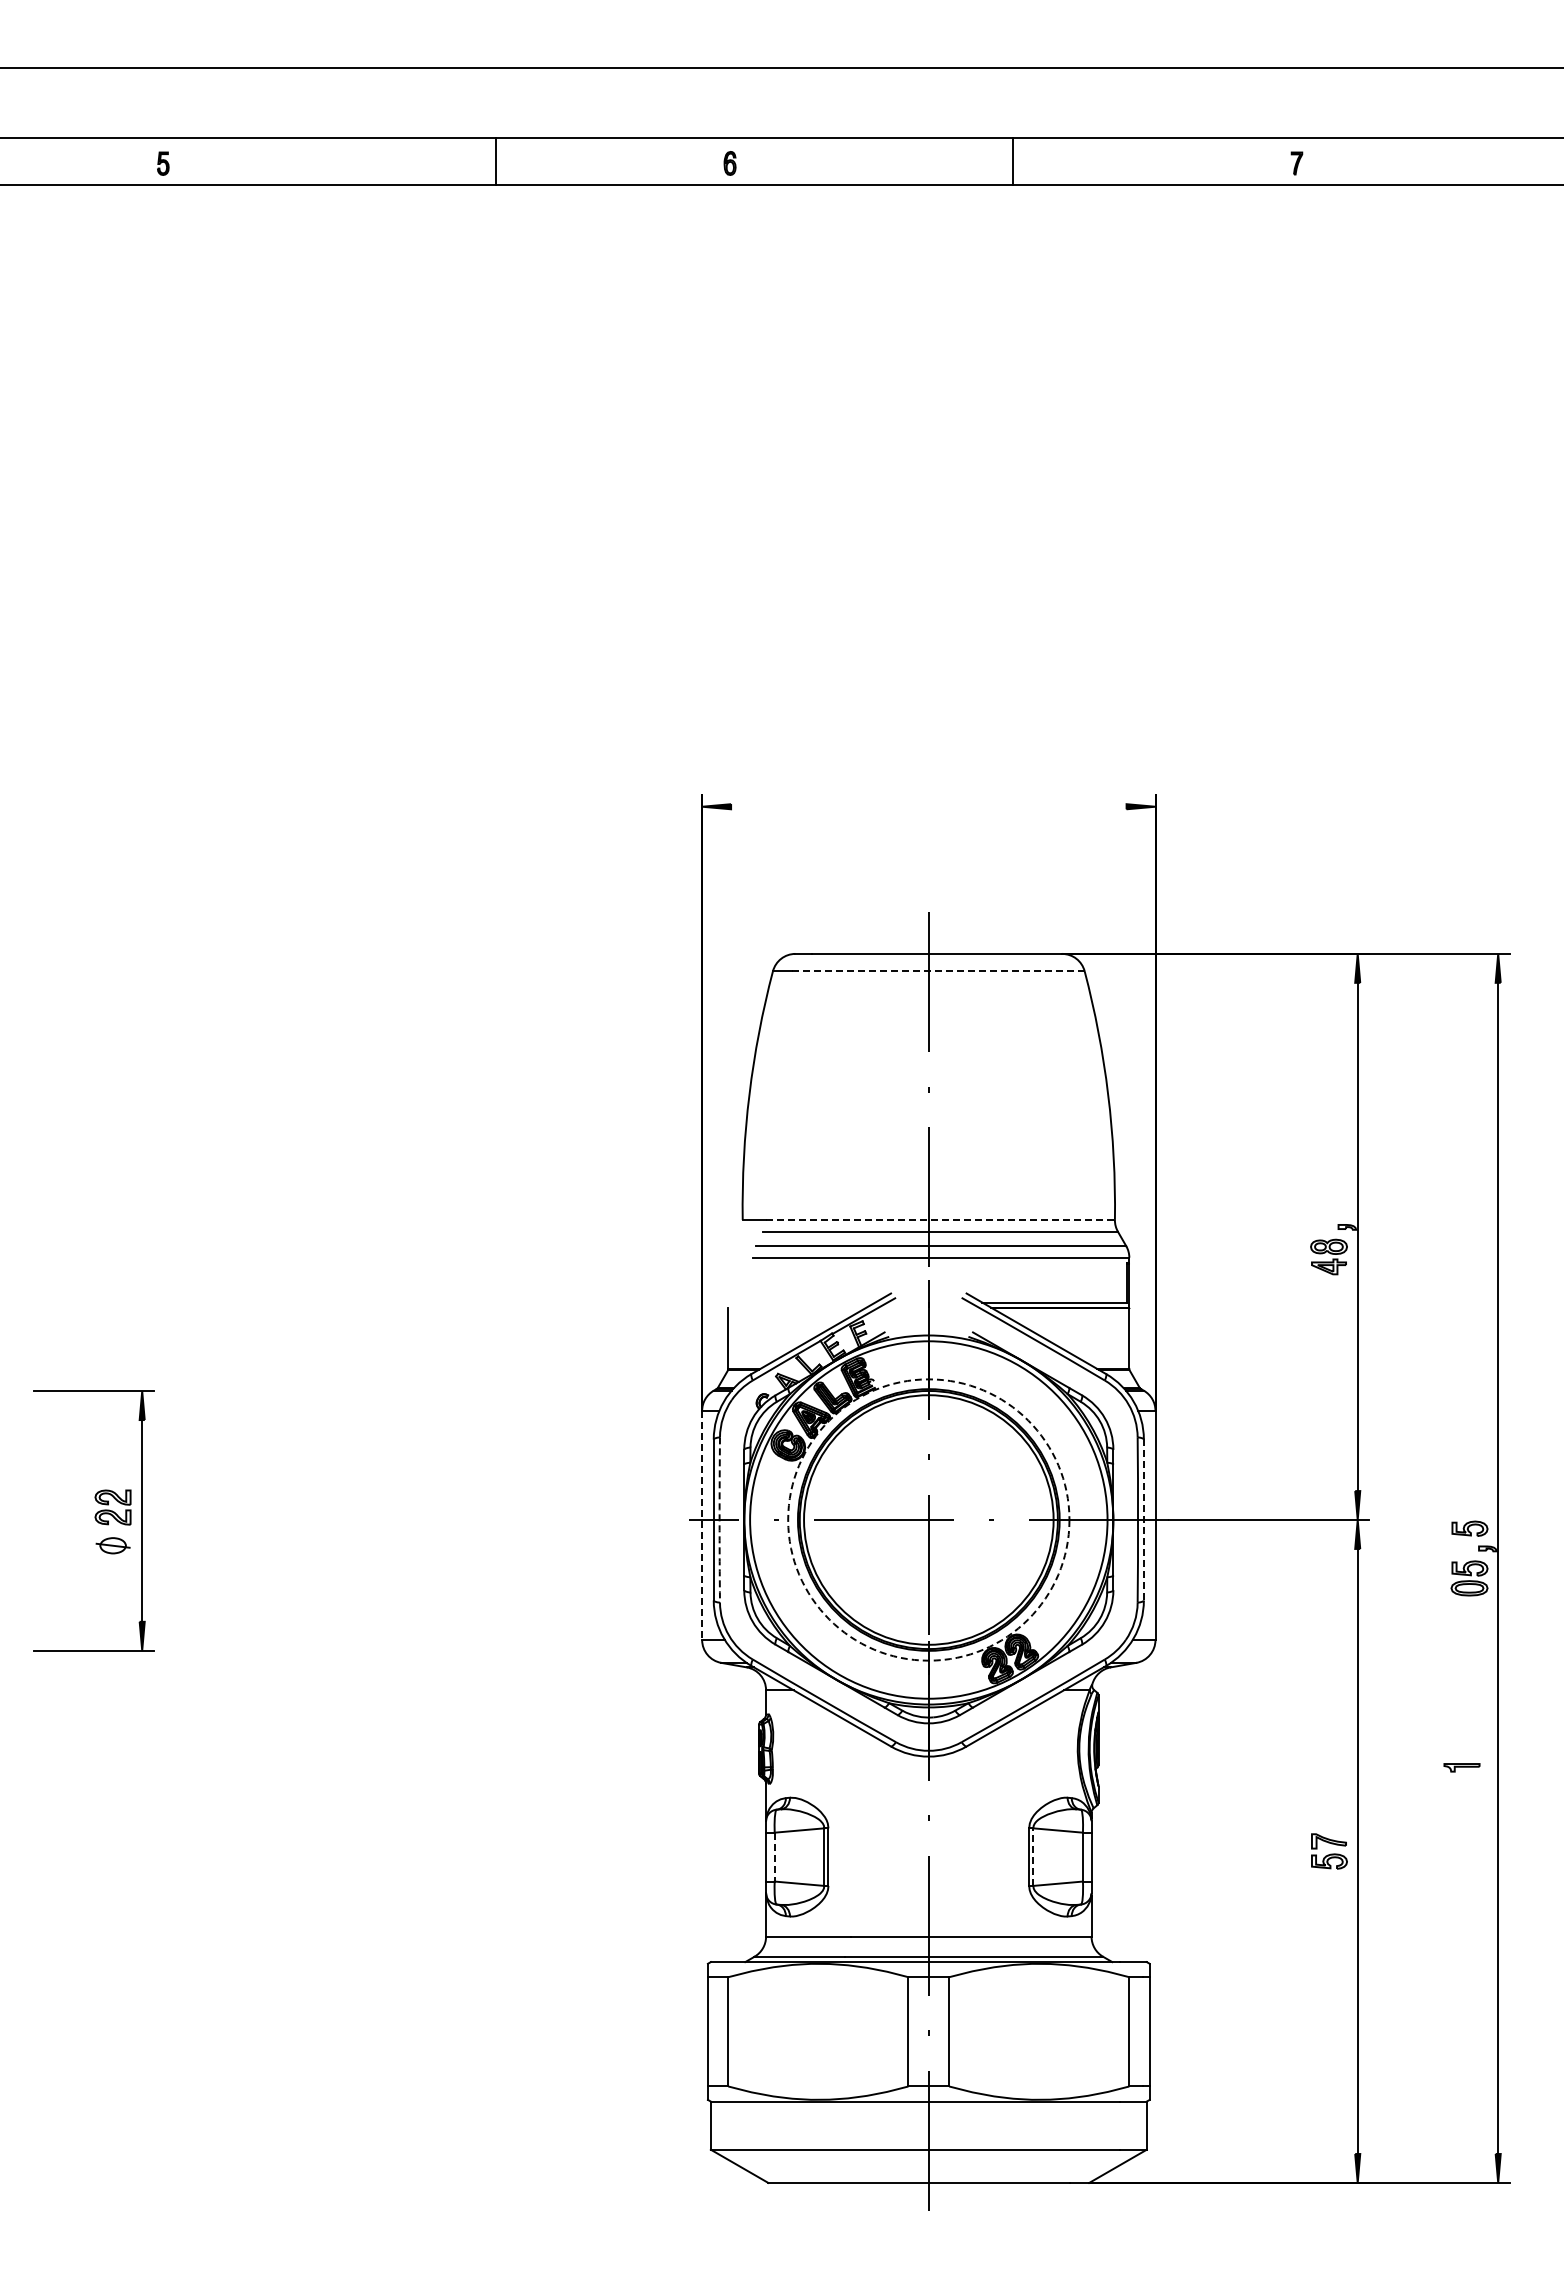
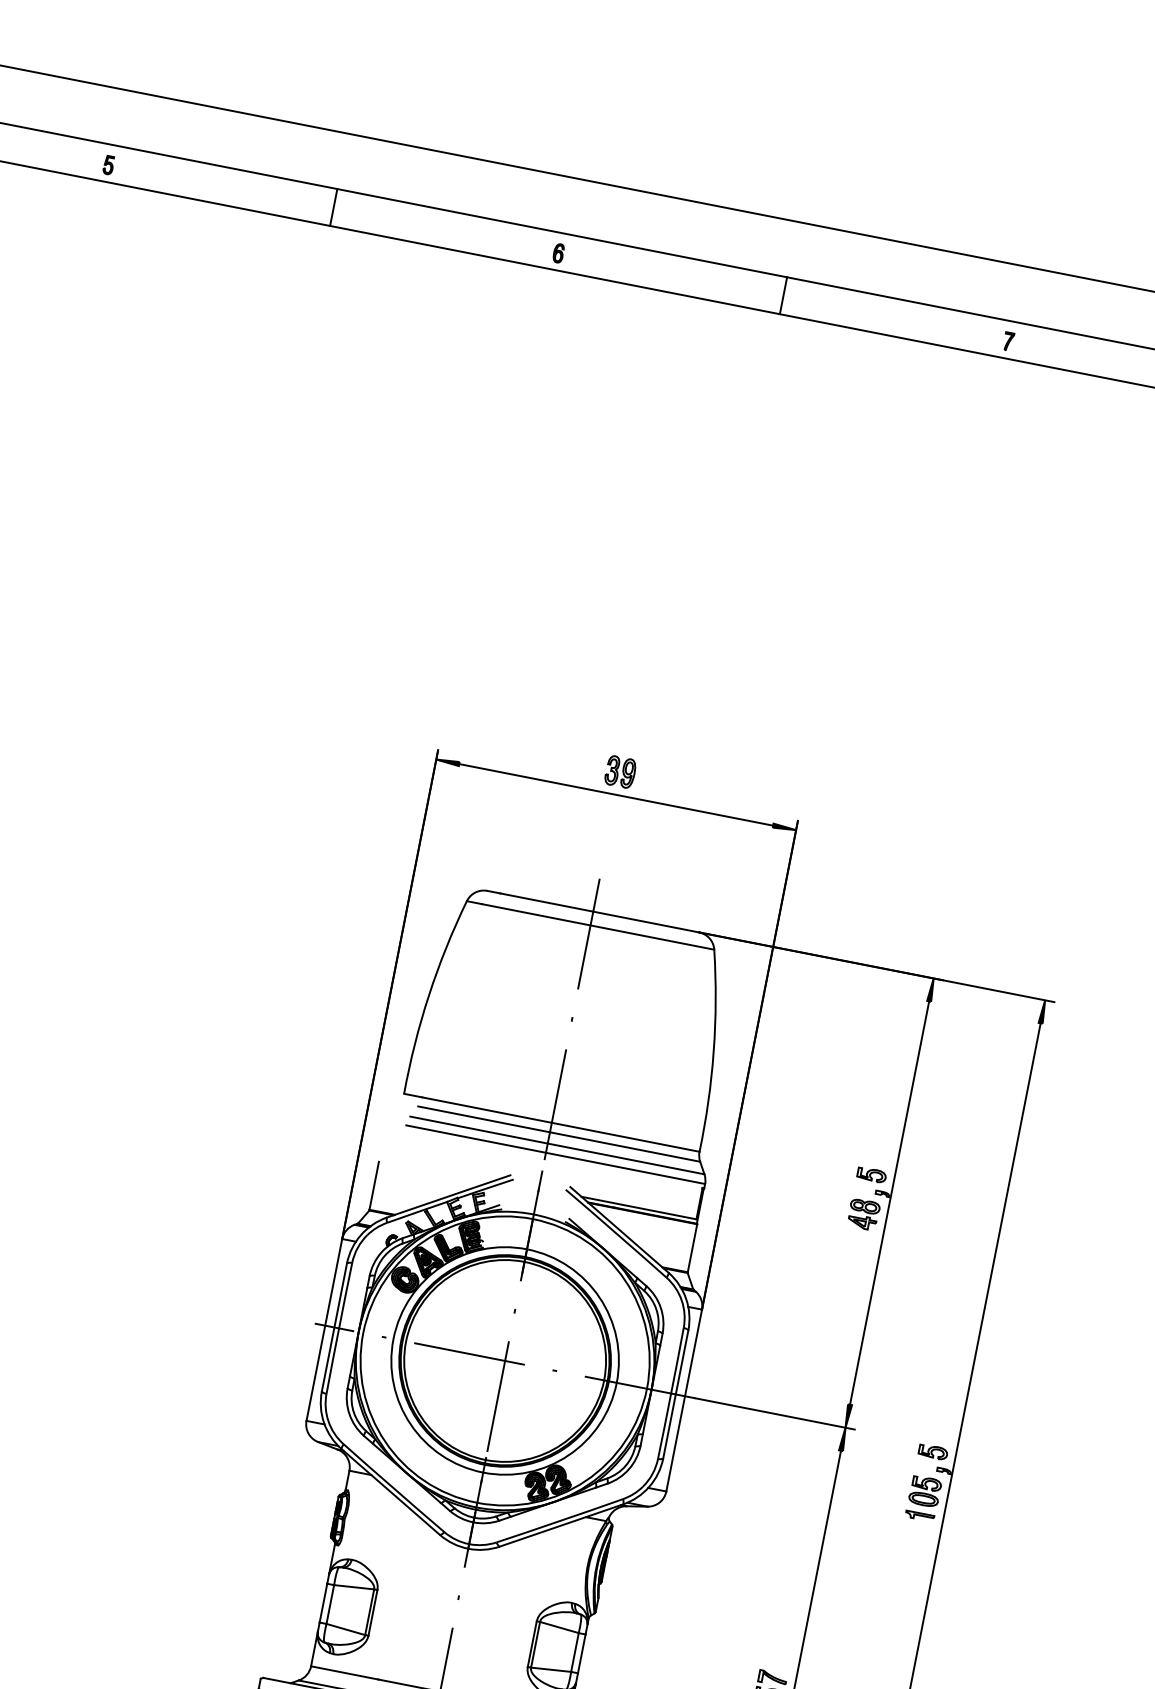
line: (496, 161) -> (333, 207), moved
part: (928, 777) -> (620, 771), added
line: (928, 806) -> (615, 794), added
line: (937, 971) -> (597, 926), dashed -> solid
part: (1329, 1207) -> (871, 1175), added
line: (940, 1219) -> (561, 1124), dashed -> solid
circle: (928, 1519) -> (504, 1360), dashed -> solid
arc: (719, 1520) -> (338, 1328), dashed -> solid
line: (1143, 1520) -> (675, 1394), dashed -> solid
line: (702, 1525) -> (324, 1330), dashed -> solid
part: (1461, 1767) -> (919, 1516), moved
line: (774, 1857) -> (330, 1604), dashed -> solid
line: (1033, 1857) -> (535, 1645), dashed -> solid

